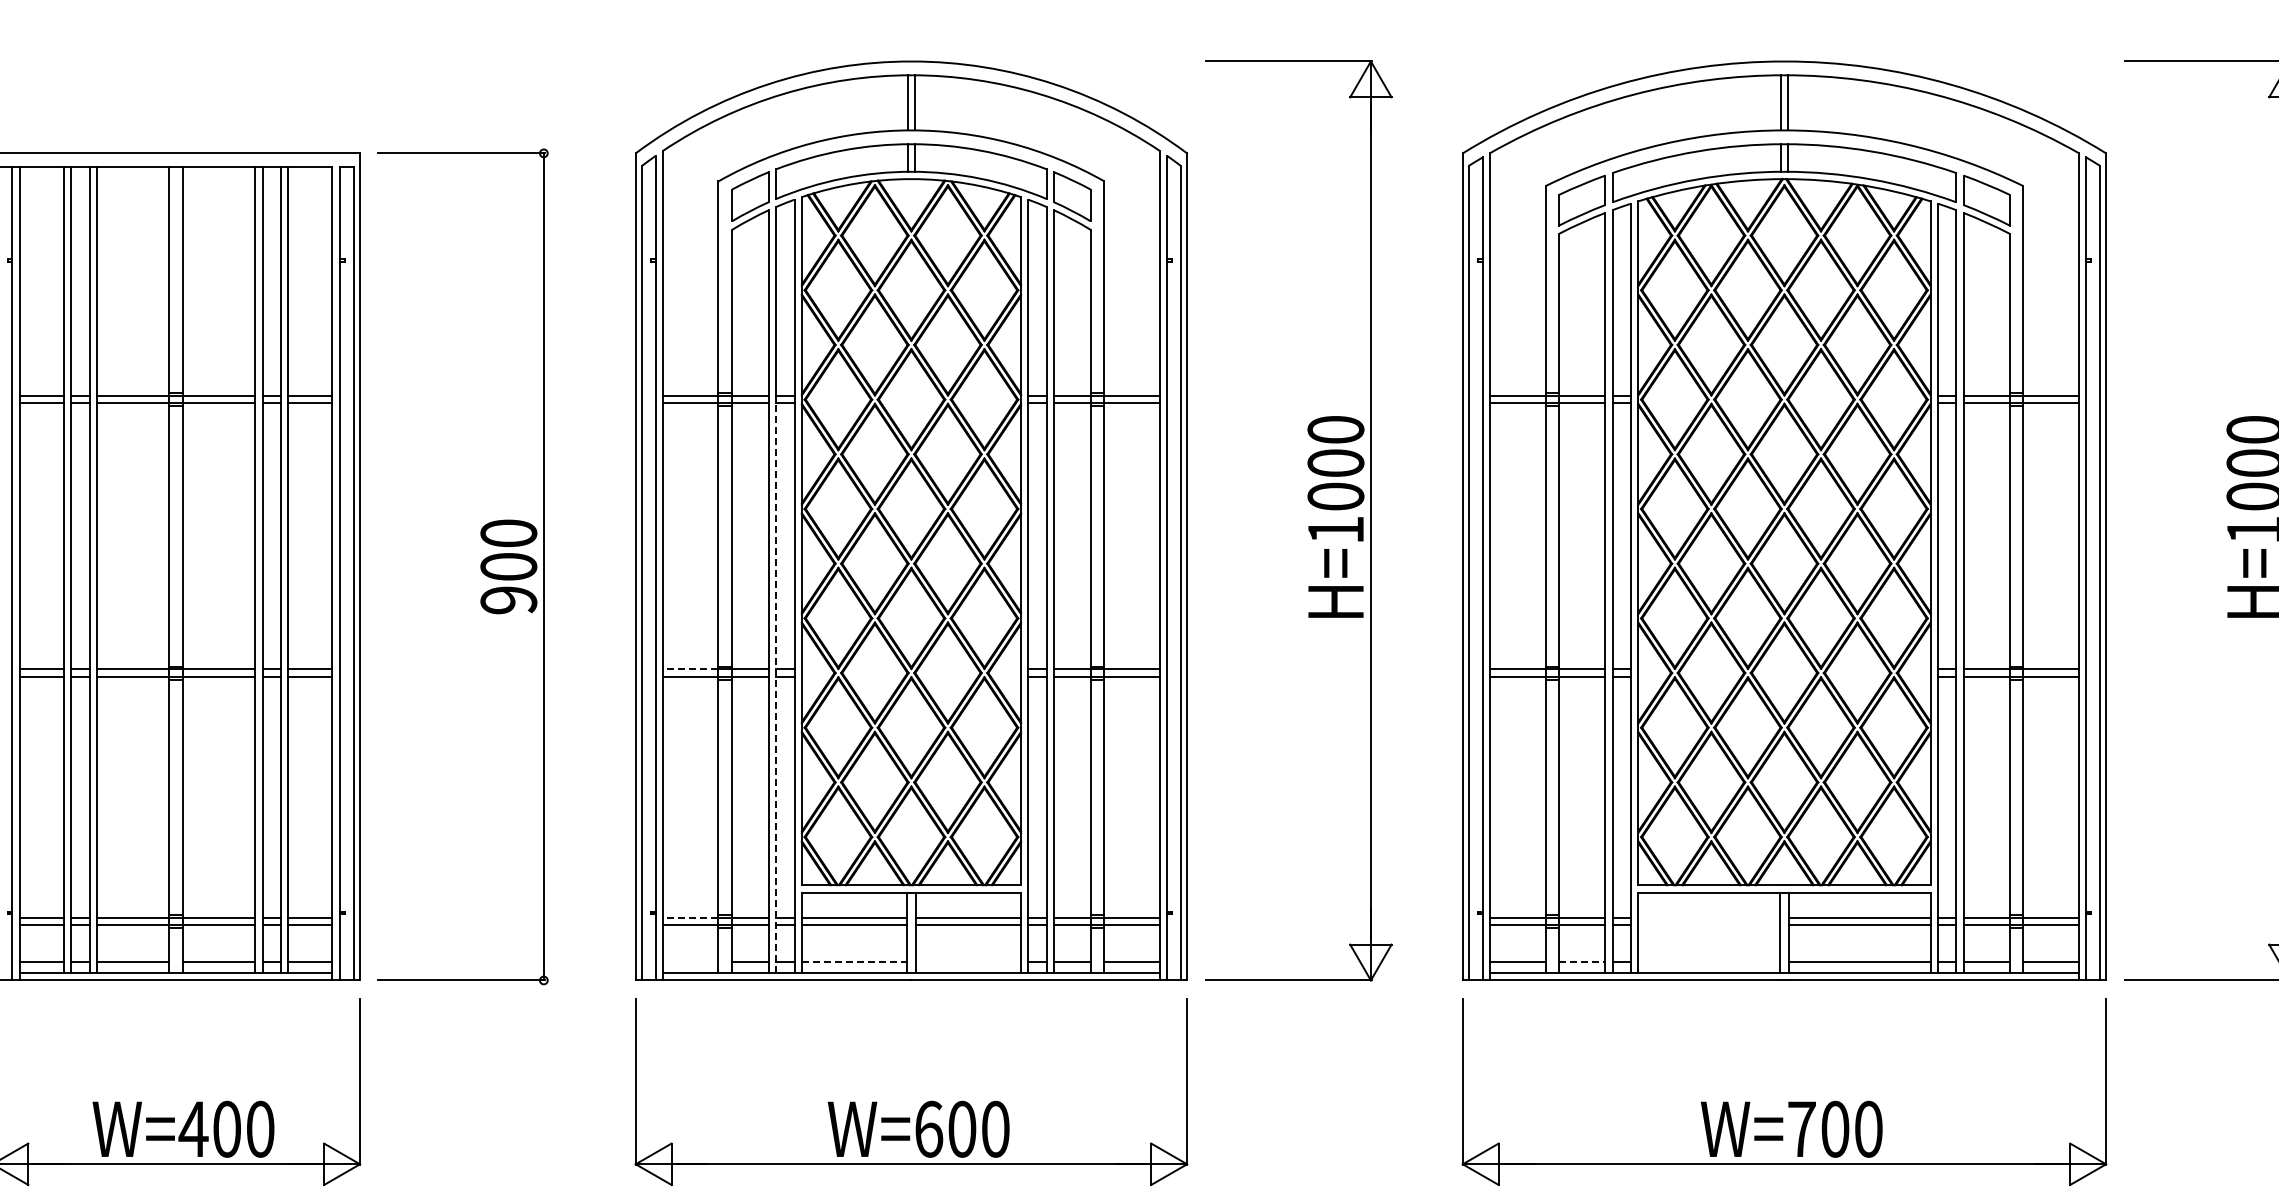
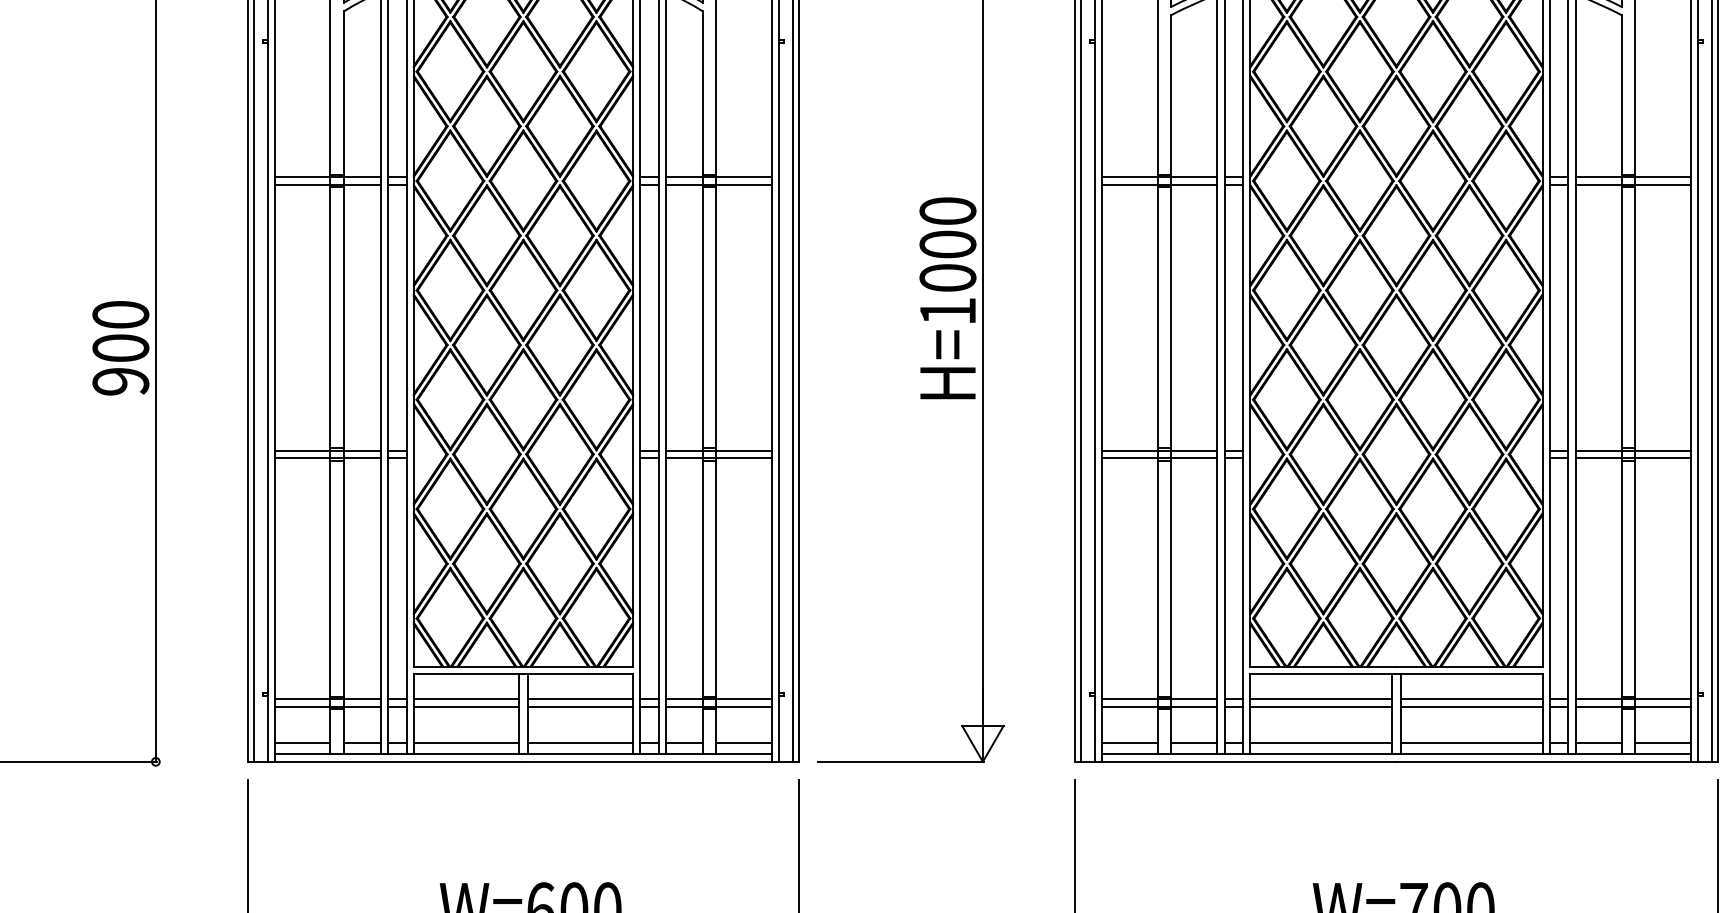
line: (690, 669) -> (302, 450), dashed -> solid
line: (776, 688) -> (388, 469), dashed -> solid
line: (690, 917) -> (302, 698), dashed -> solid
line: (1708, 917) -> (1320, 698), added
line: (1708, 925) -> (1320, 706), added
line: (690, 962) -> (302, 743), added
line: (854, 962) -> (466, 743), dashed -> solid
line: (968, 962) -> (580, 743), added
line: (1582, 962) -> (1194, 743), dashed -> solid
line: (1708, 962) -> (1320, 743), added

